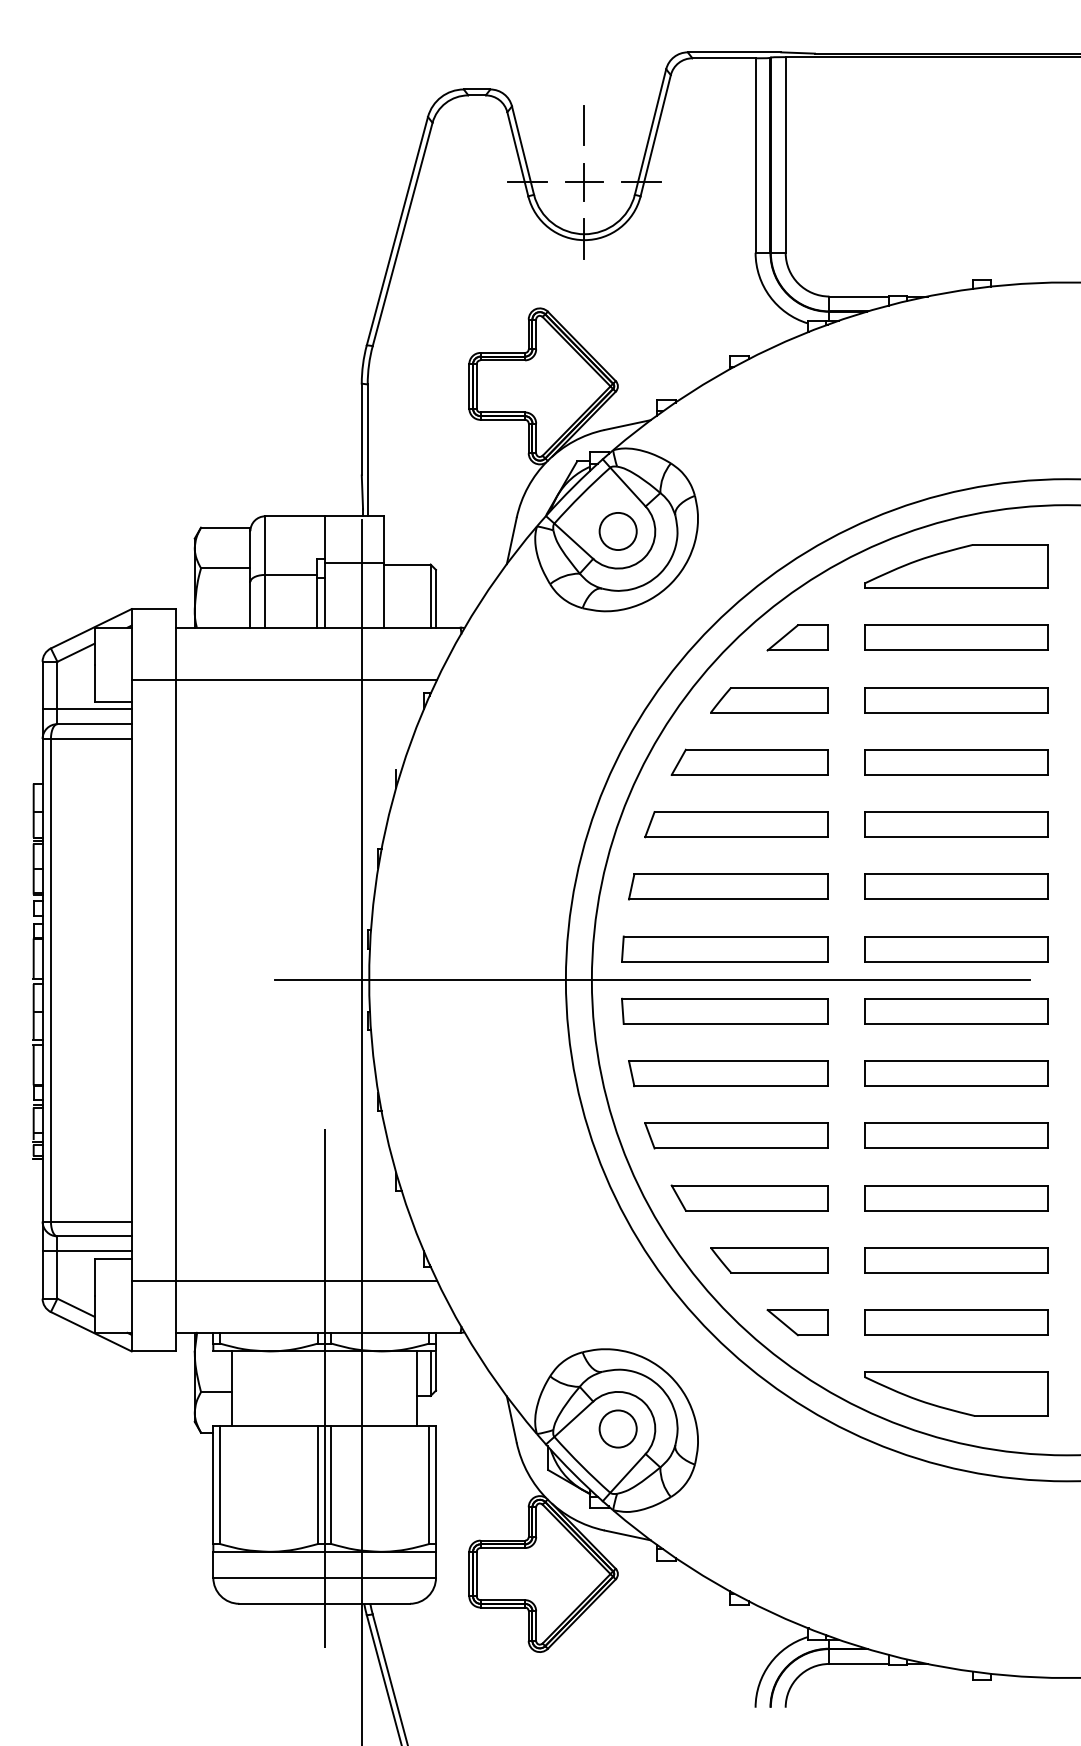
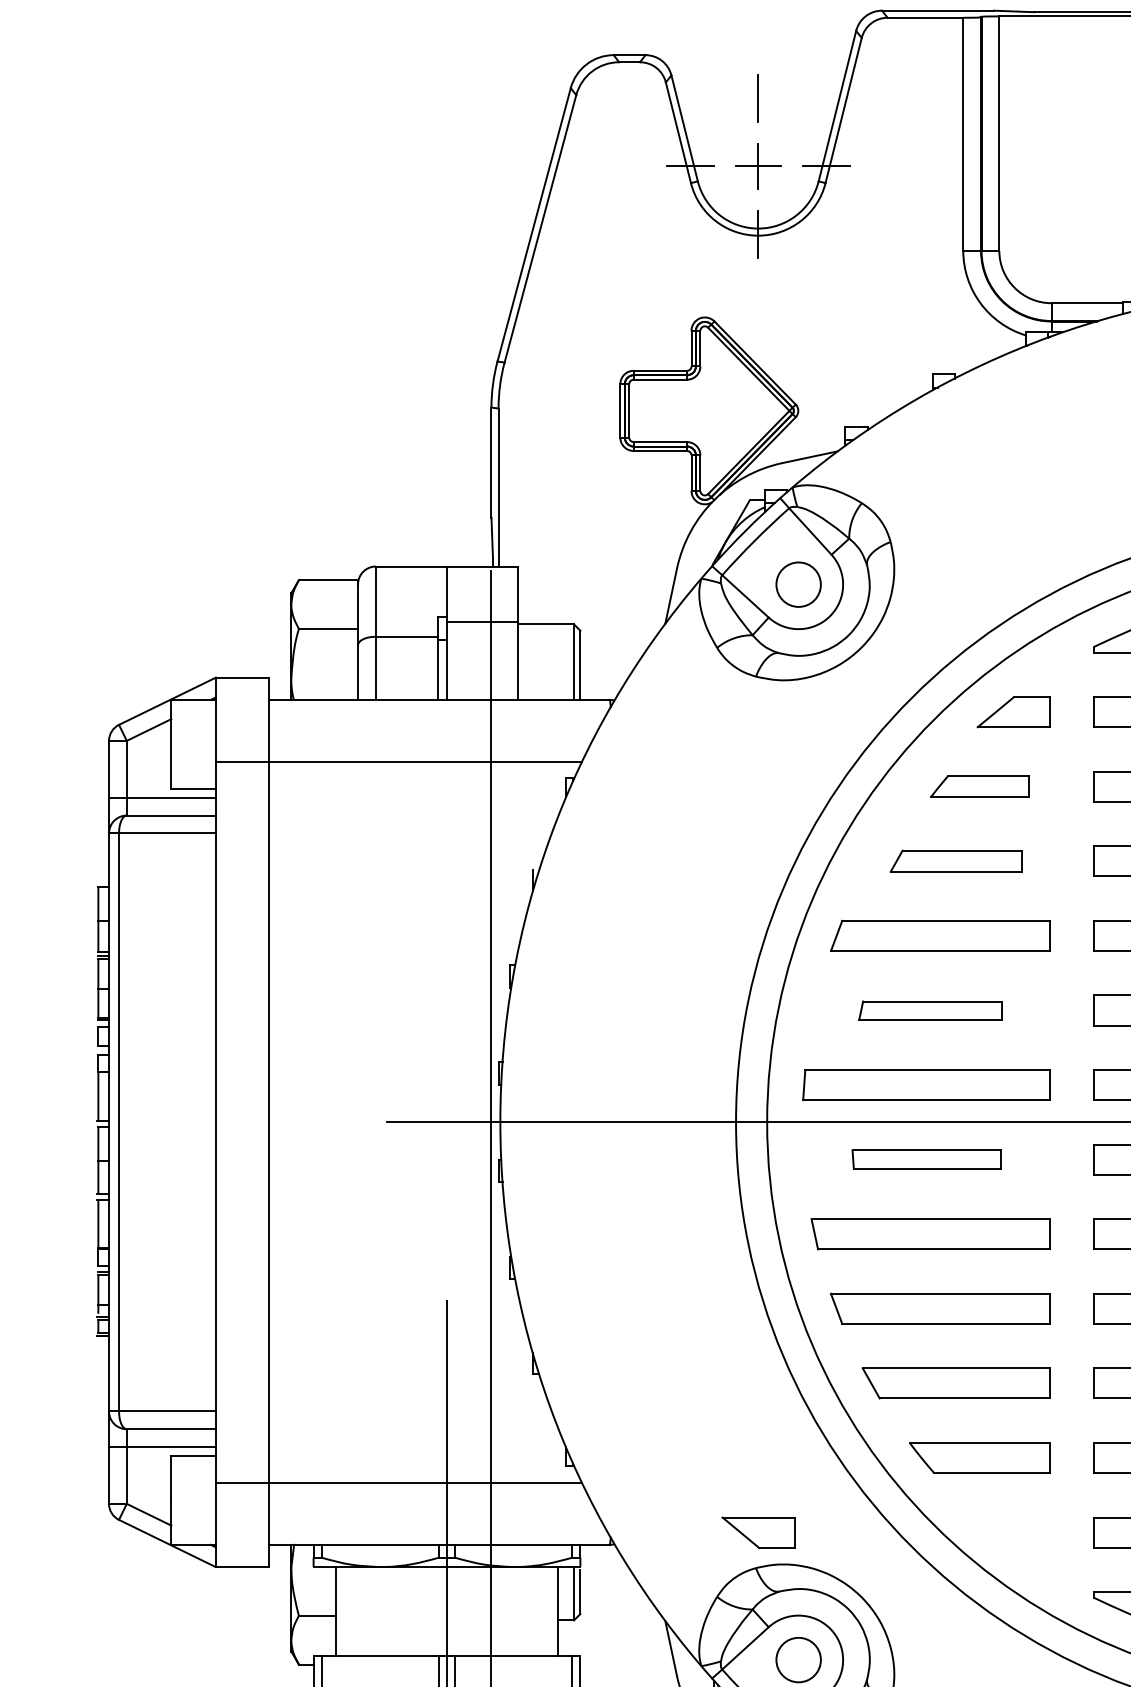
part: (769, 700) -> (979, 787), size x0.7
part: (749, 761) -> (955, 860), size x0.7
part: (728, 886) -> (930, 1010), size x0.6
part: (724, 1010) -> (926, 1158), size x0.6
part: (797, 1322) -> (758, 1532), moved

